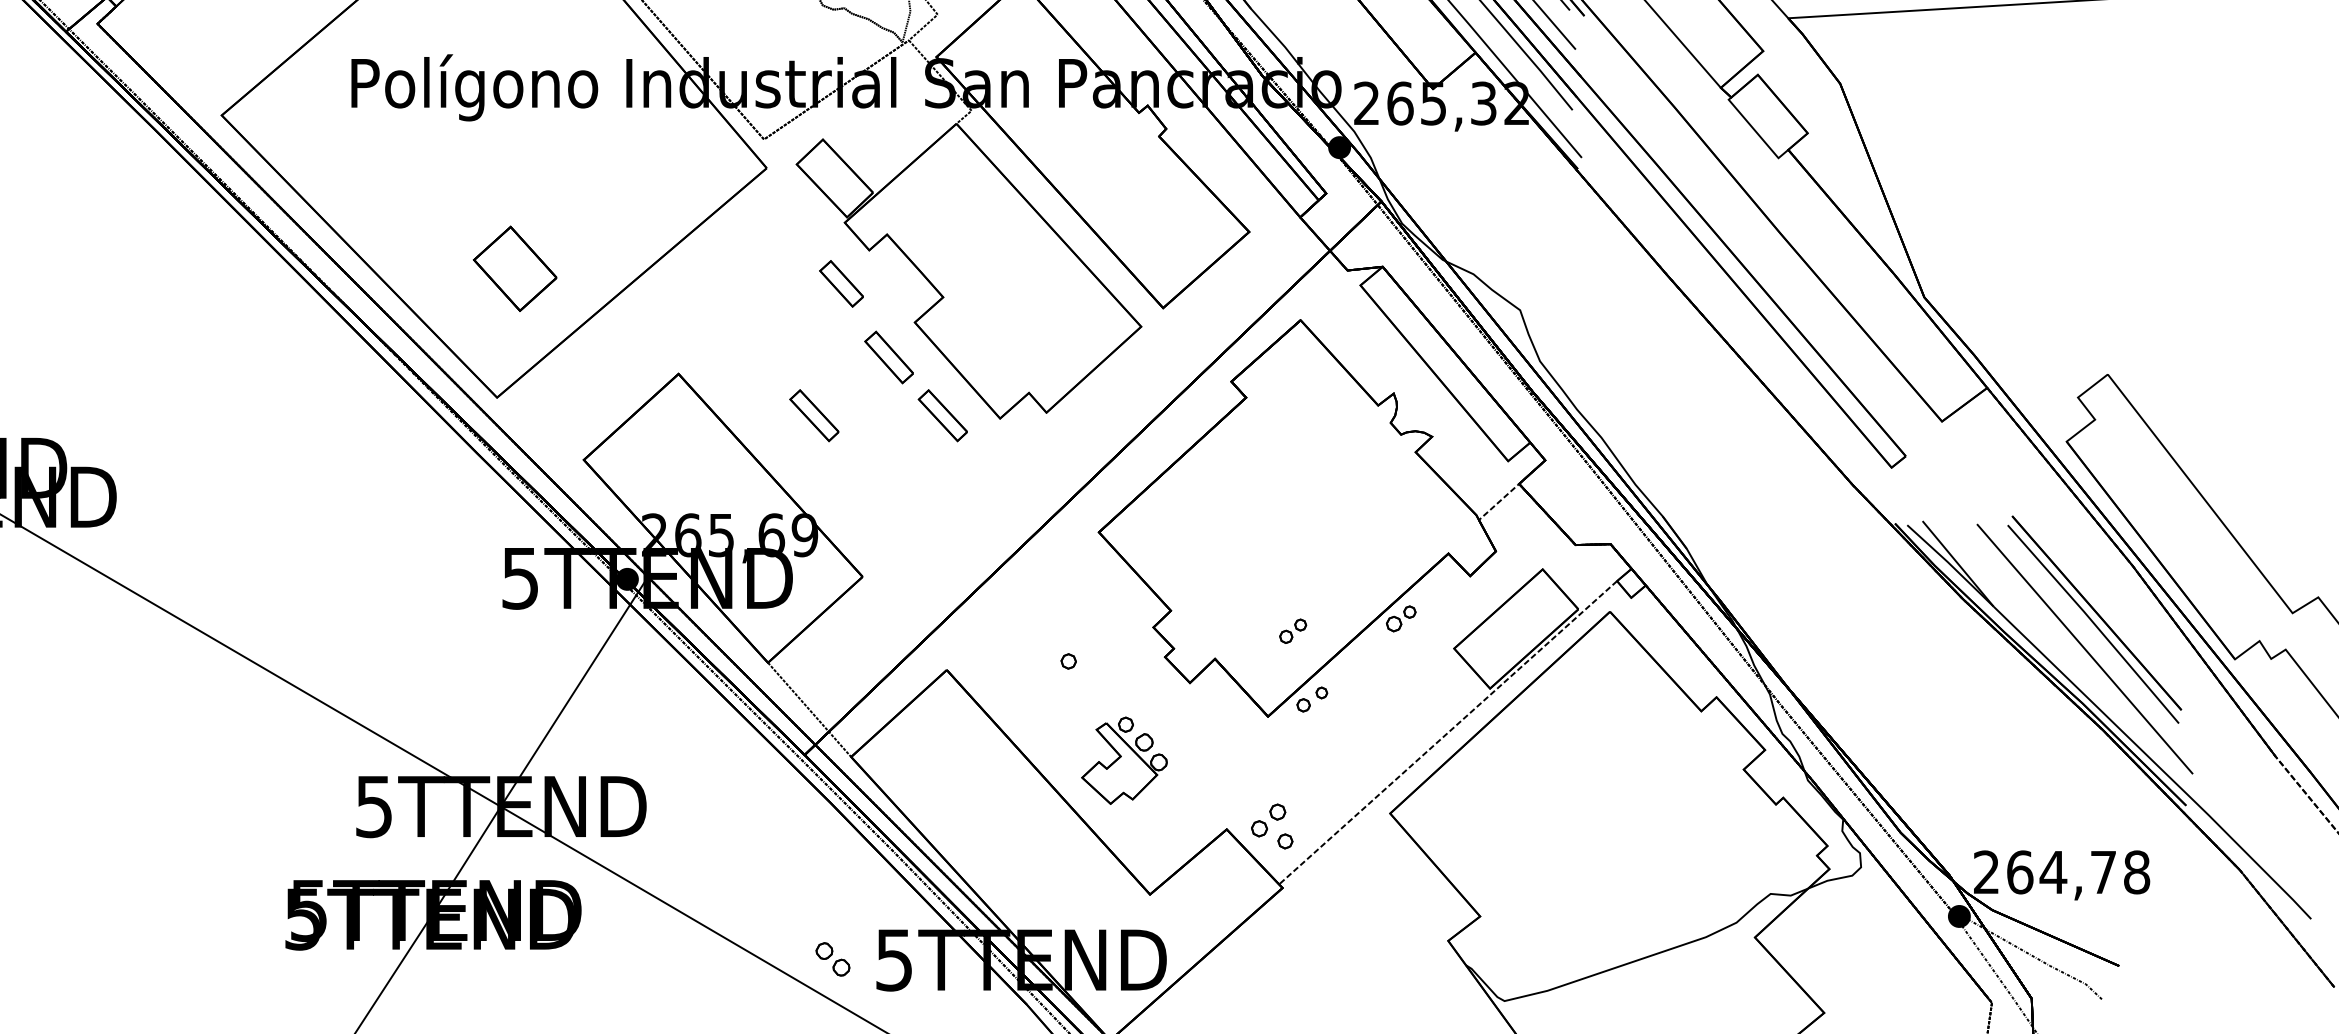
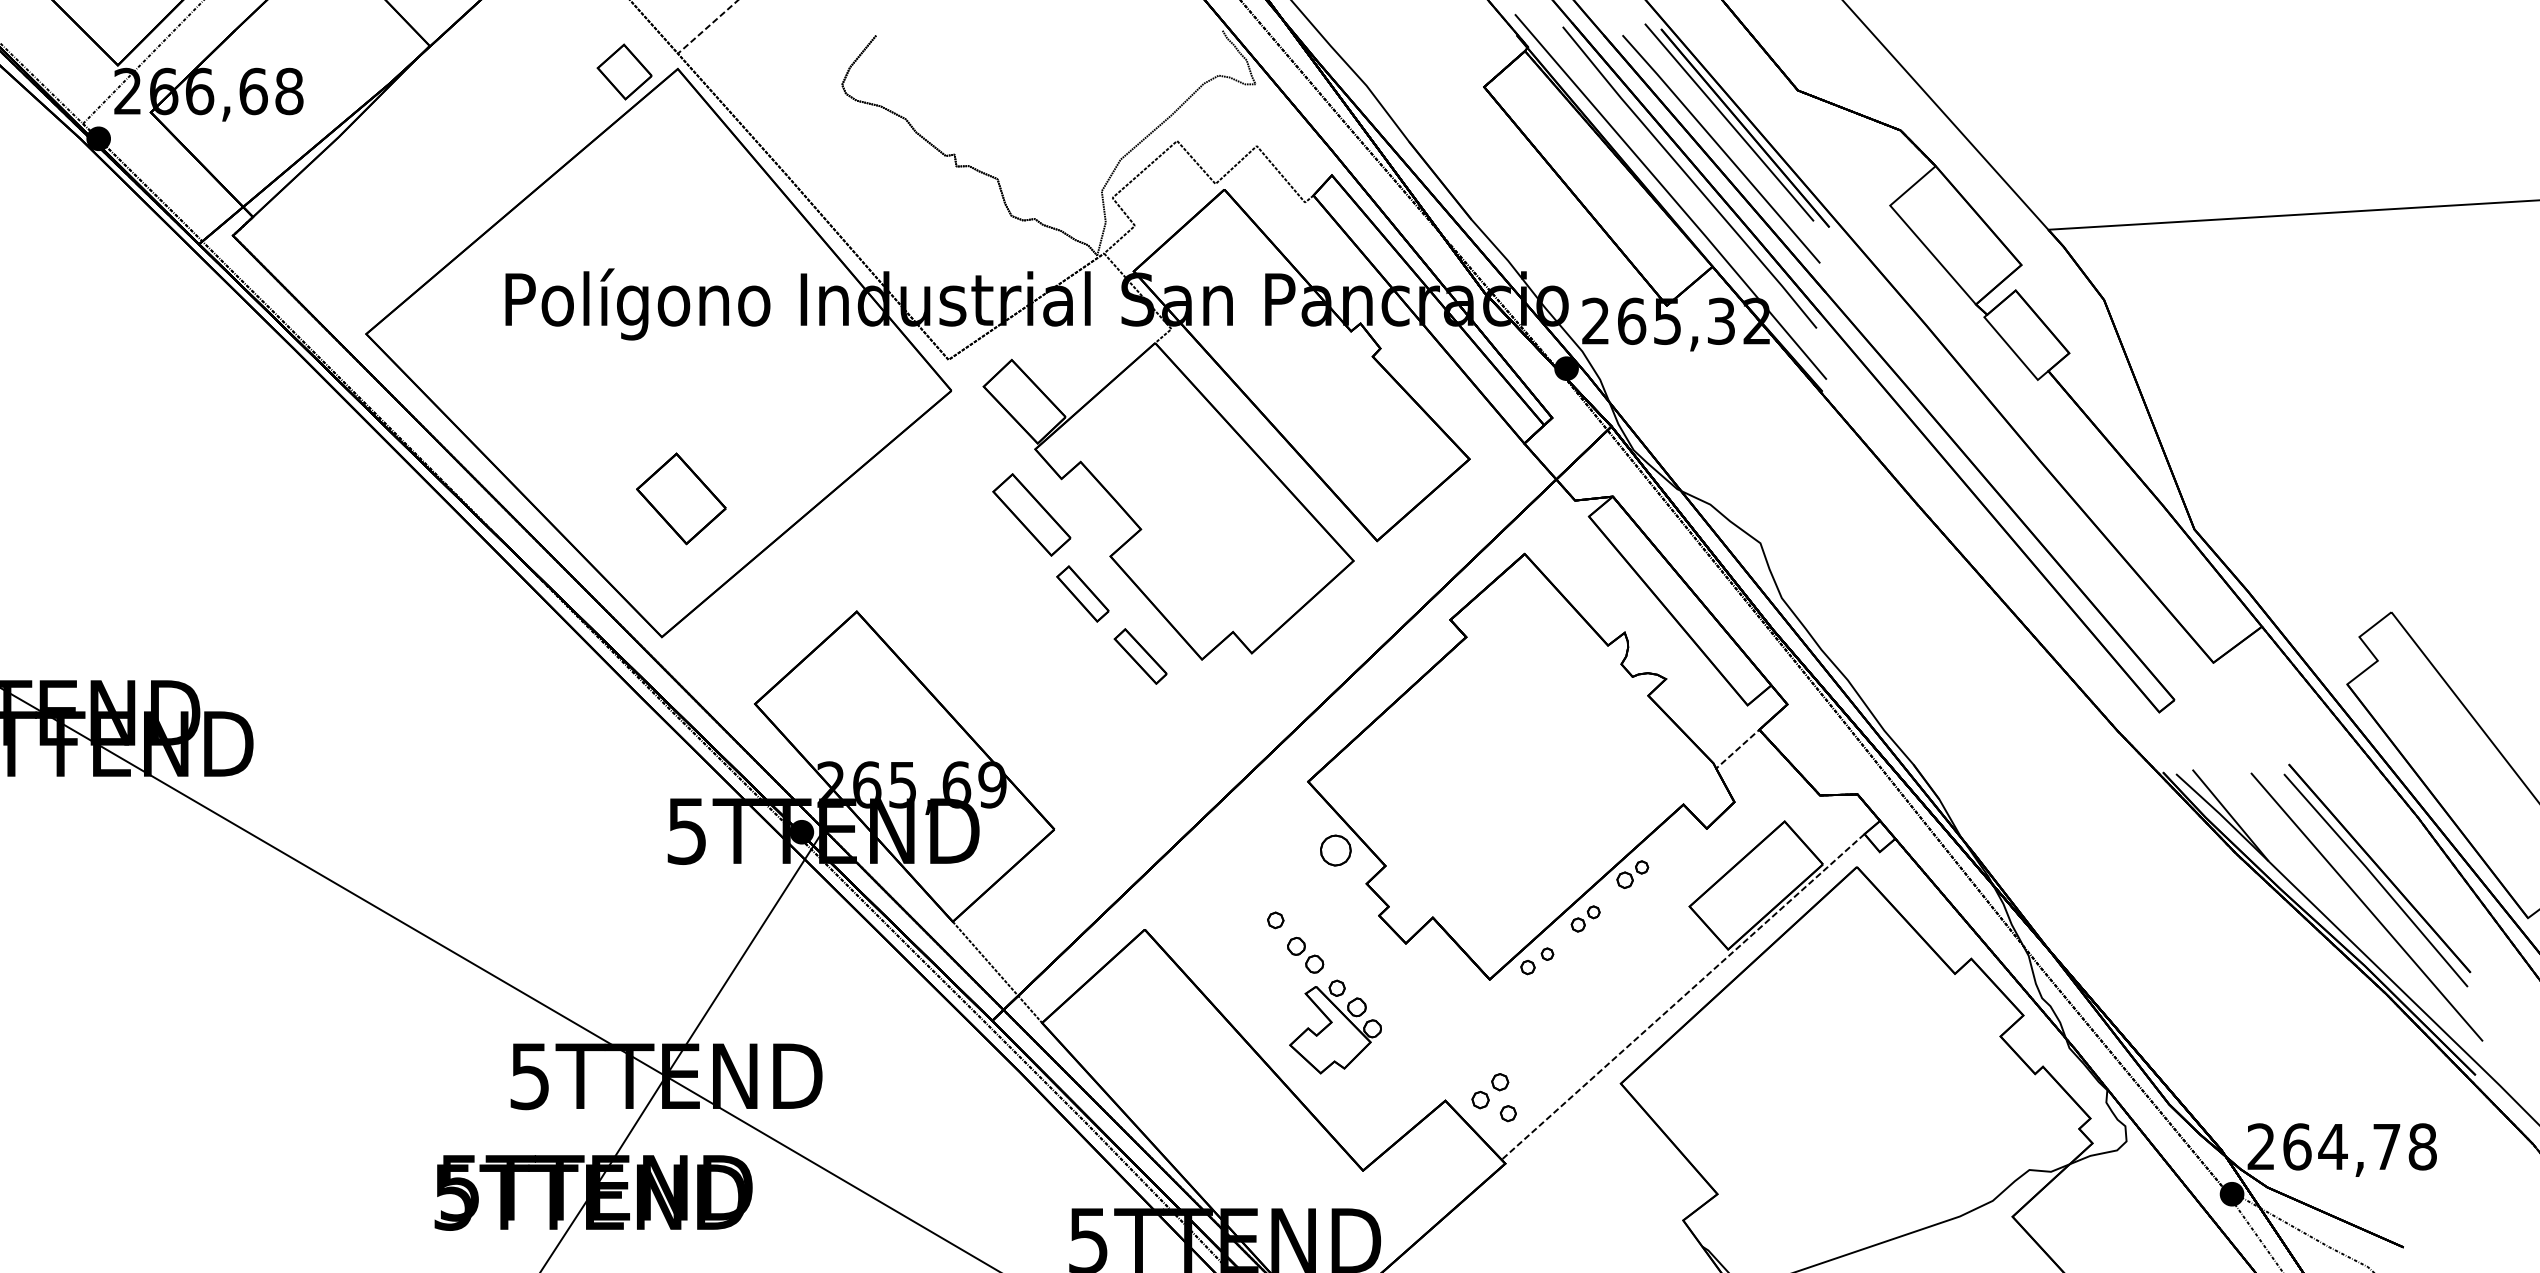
part: (841, 283) -> (1031, 514), size x1.67
part: (814, 415) -> (1002, 656), removed
part: (1124, 596) -> (1335, 850), added
part: (1292, 630) -> (1585, 918), moved
part: (832, 958) -> (1305, 954), moved

